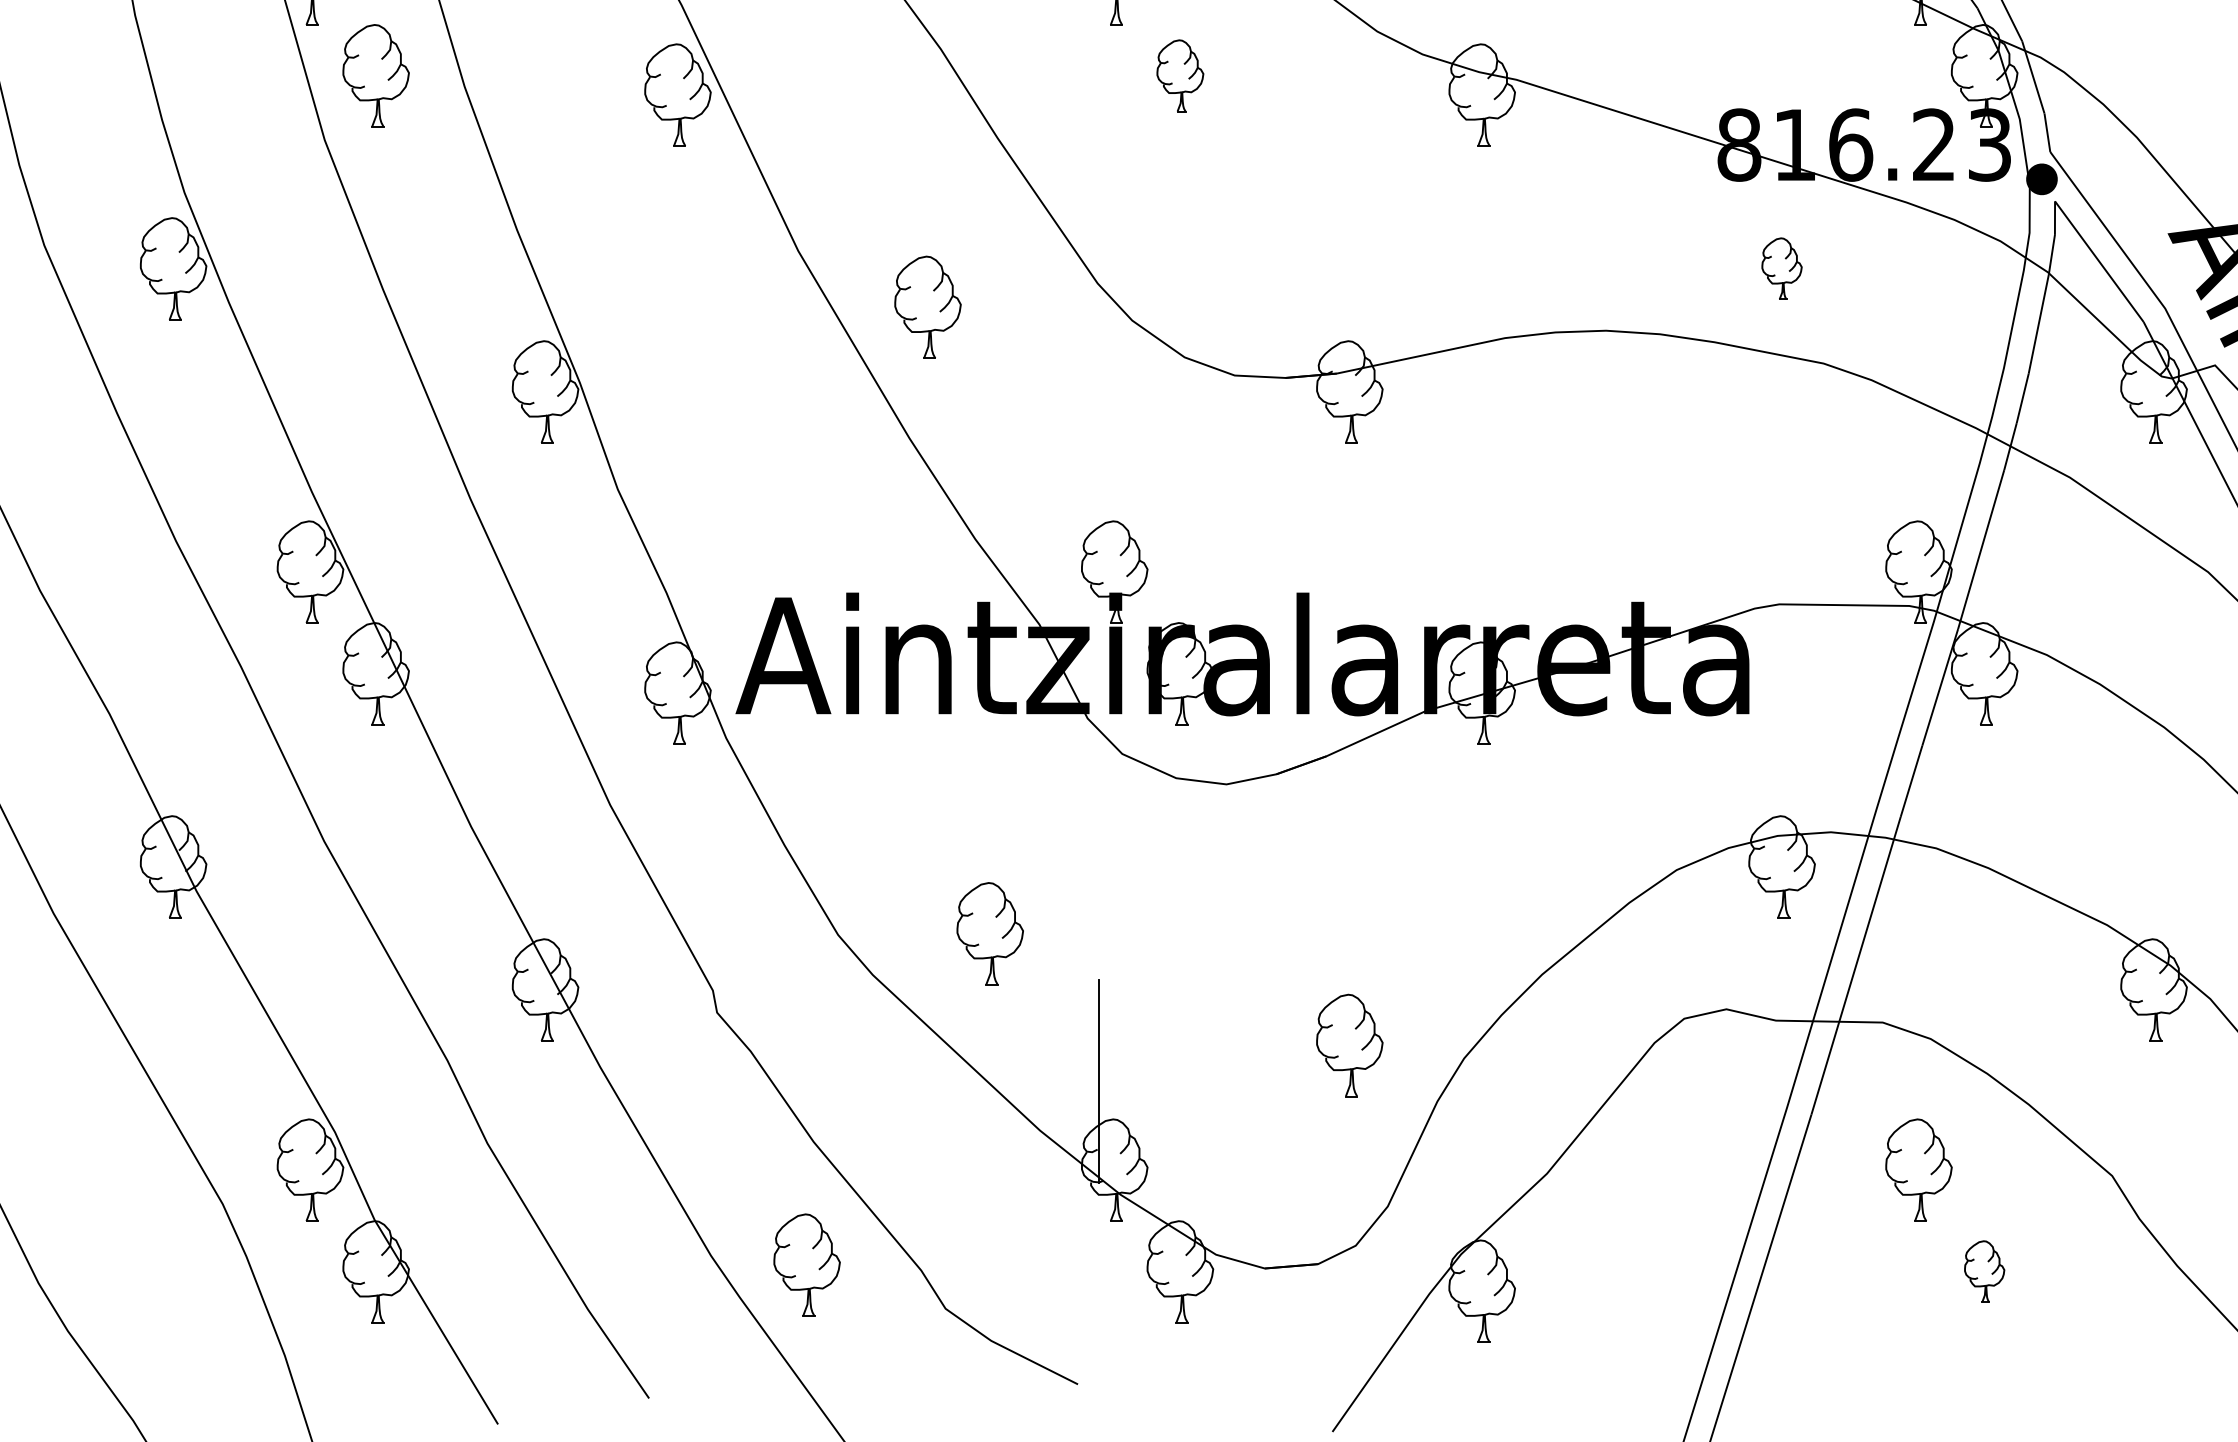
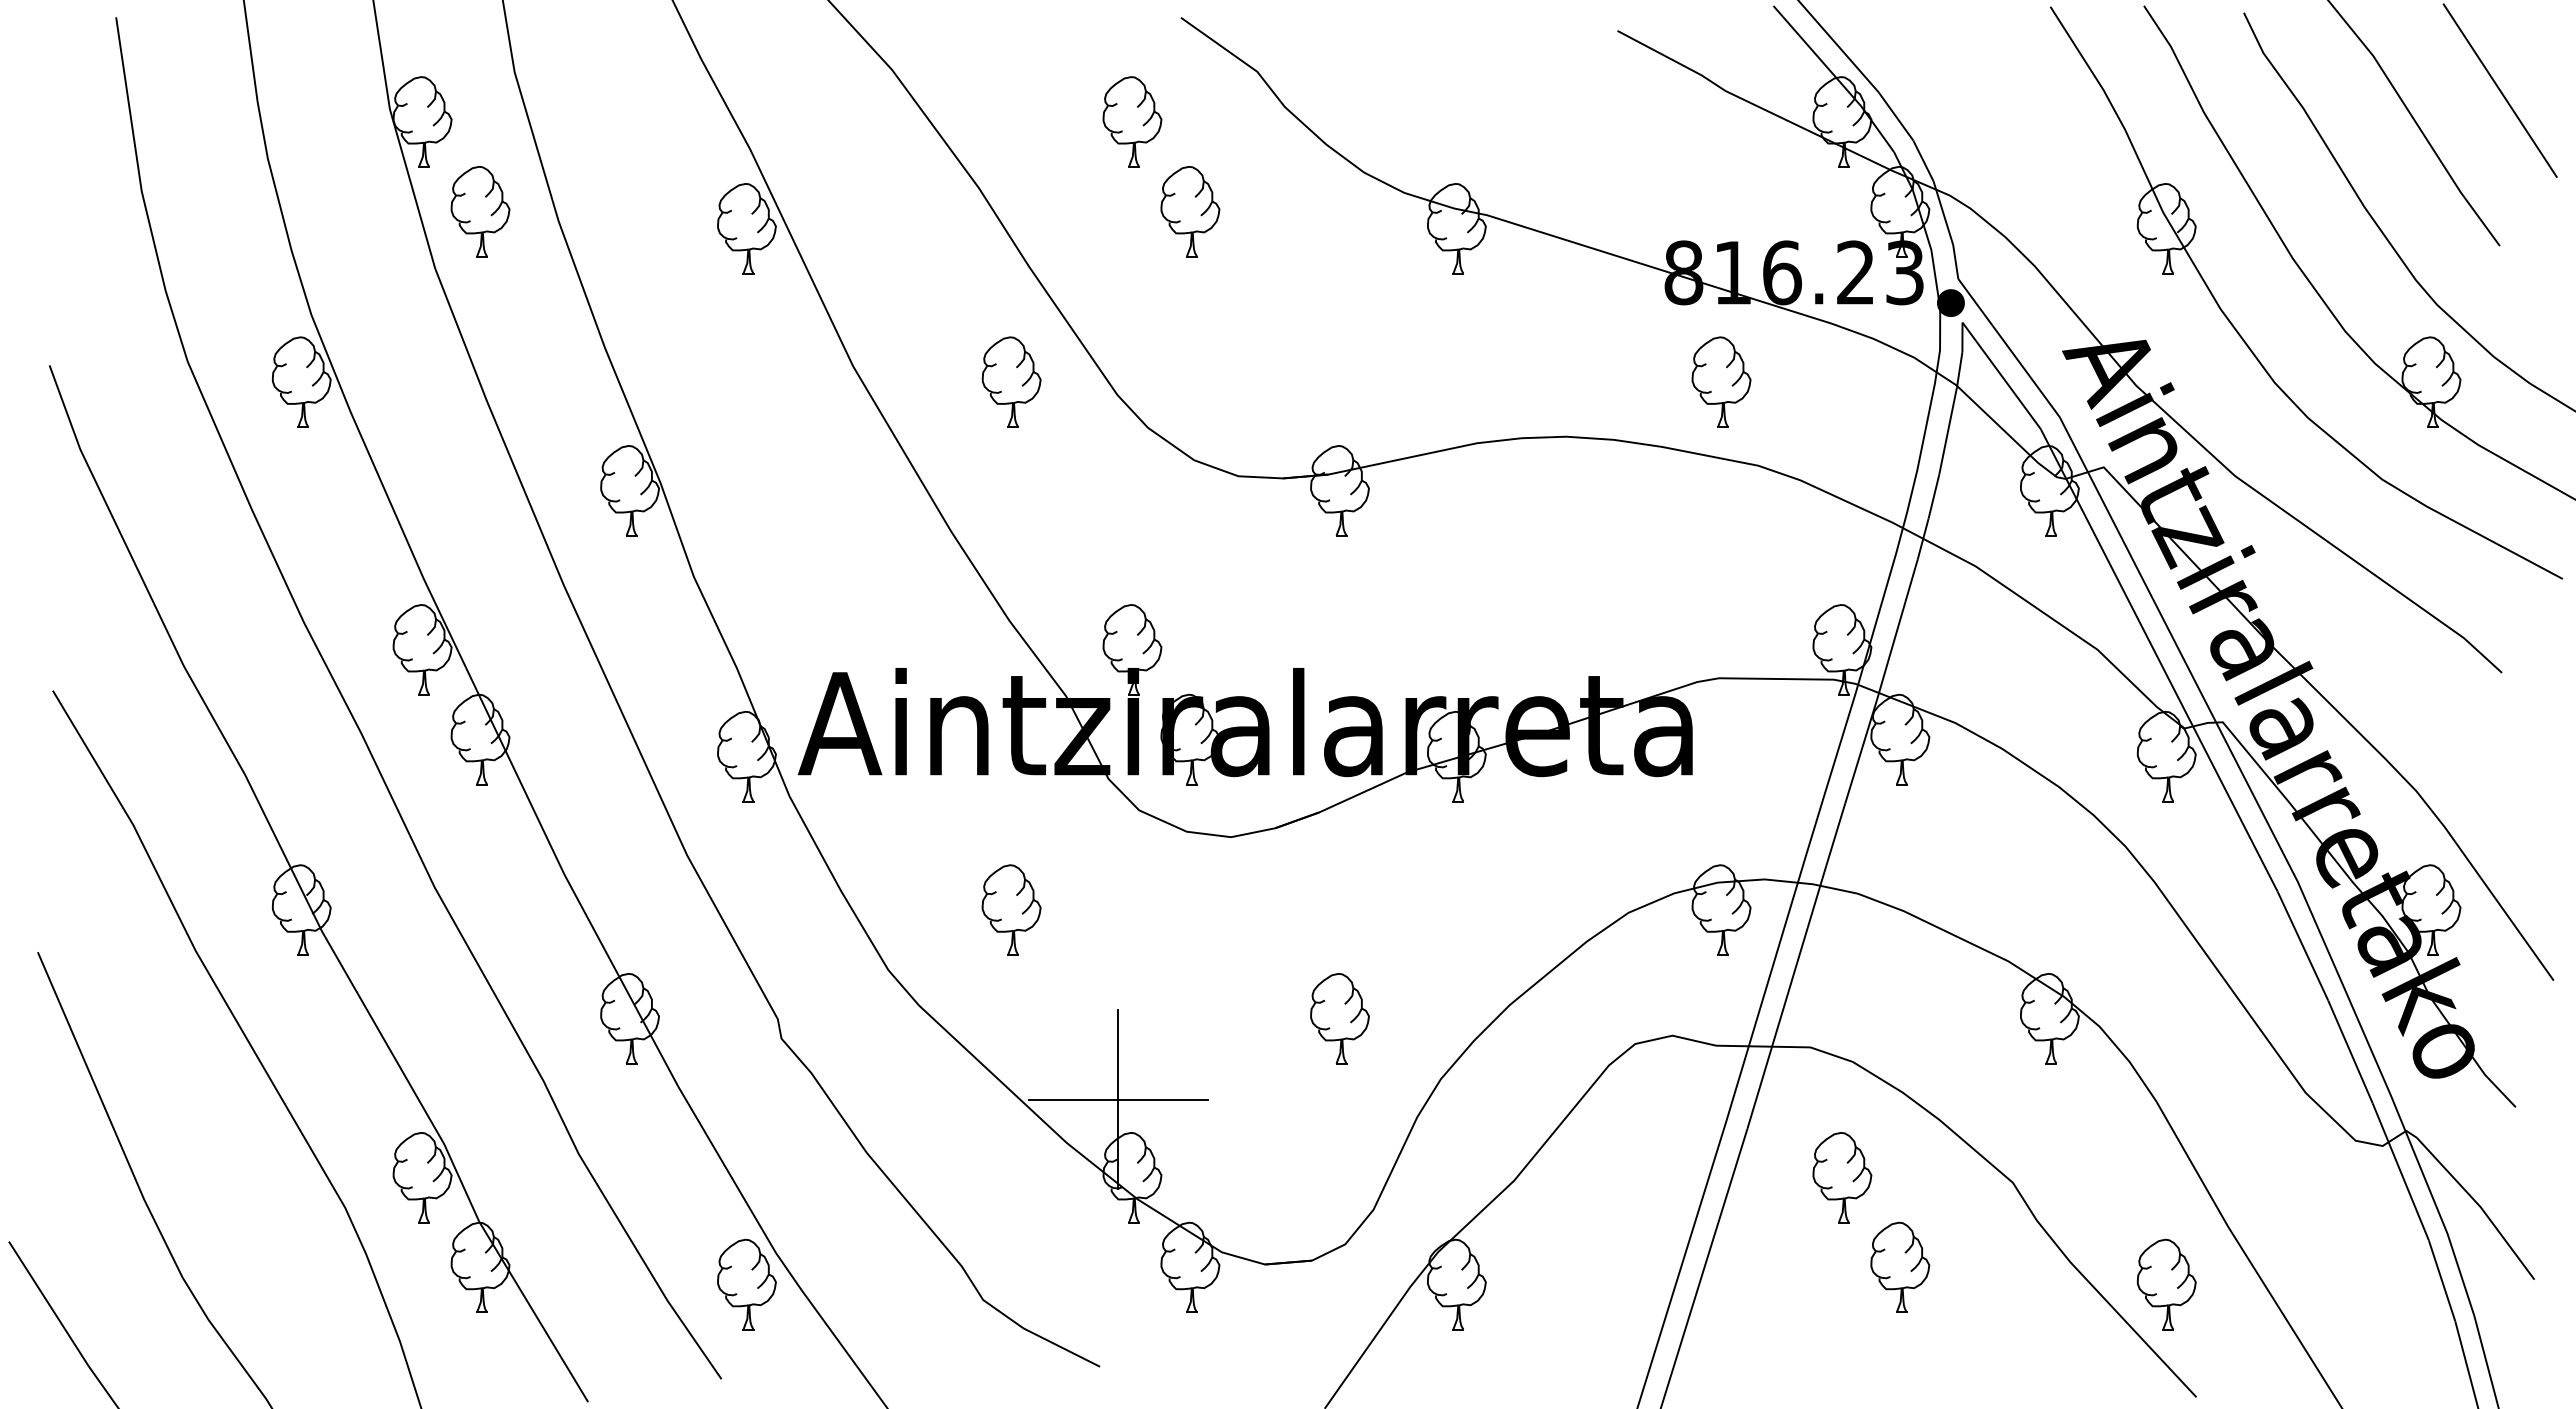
part: (1180, 75) -> (1190, 211), size x1.43
part: (1782, 268) -> (1721, 381), size x1.67
part: (927, 306) -> (1011, 381), moved
part: (990, 933) -> (1011, 909), moved
part: (1349, 1045) -> (1339, 1018), moved
line: (1097, 1081) -> (1117, 1099), added
part: (806, 1265) -> (746, 1284), moved
part: (1984, 1270) -> (1900, 1266), size x1.67

